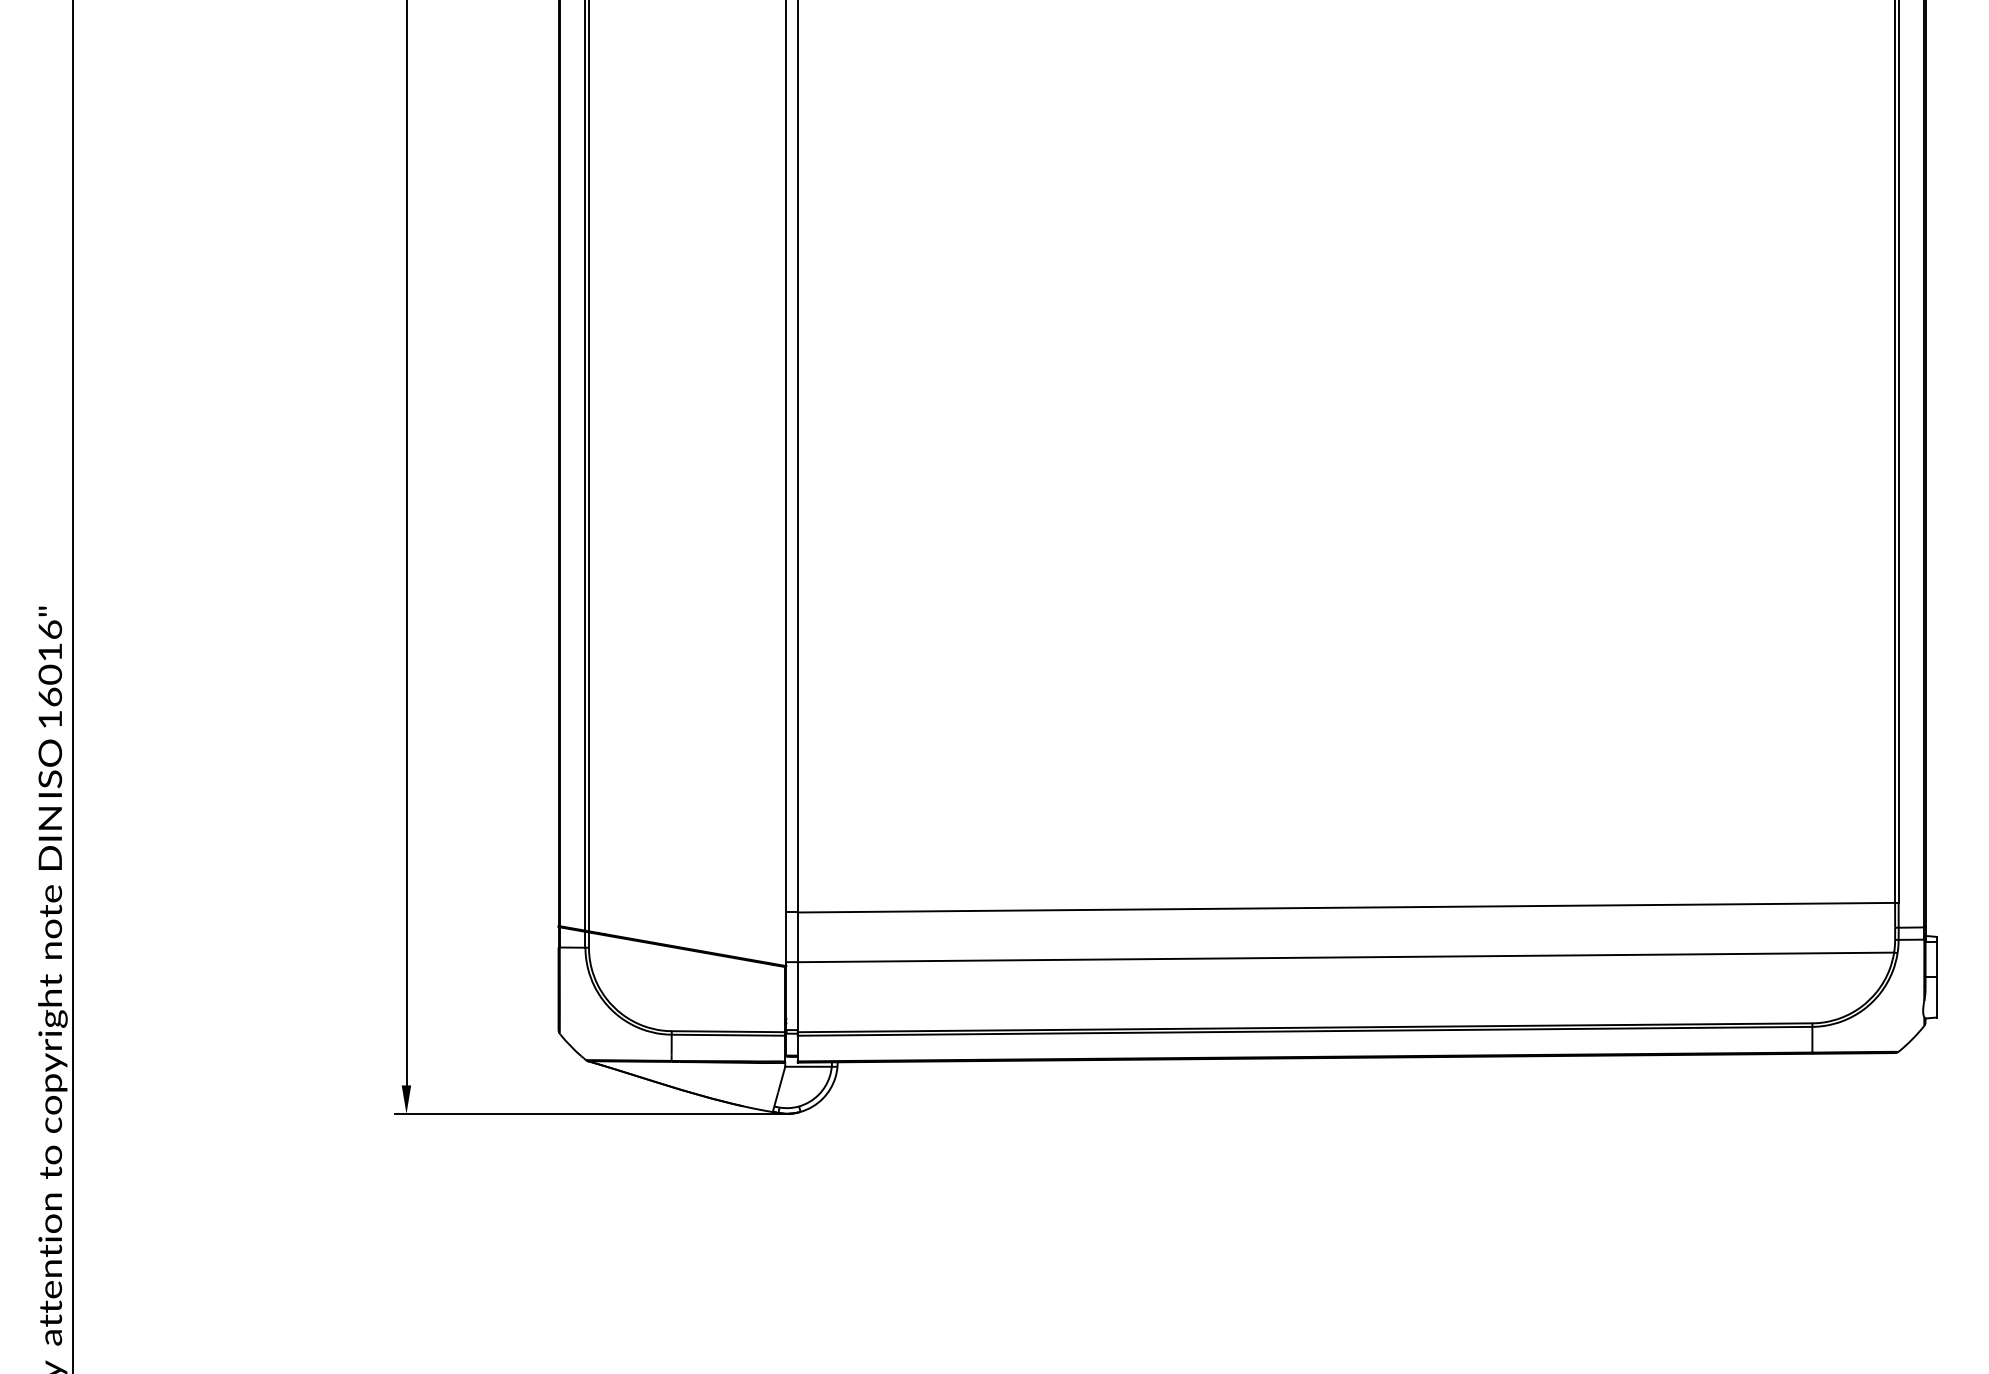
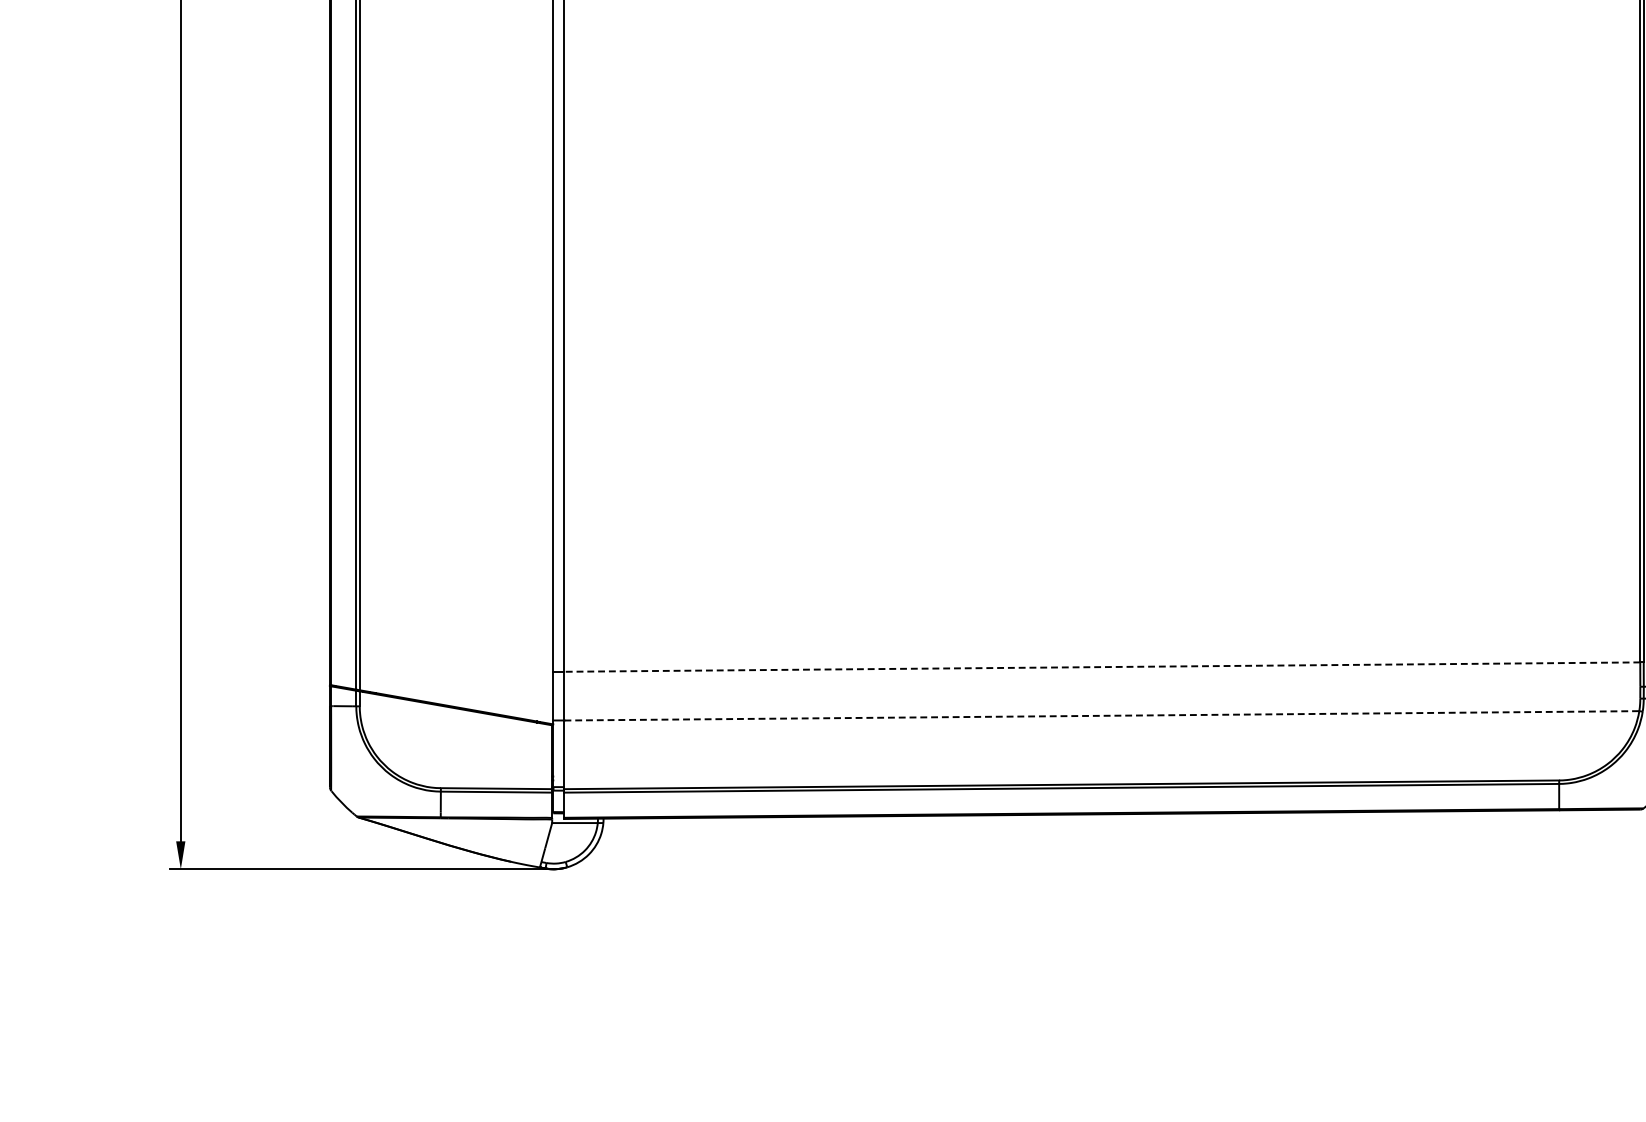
line: (1346, 907) -> (1102, 666), solid -> dashed
line: (1346, 957) -> (1102, 715), solid -> dashed

